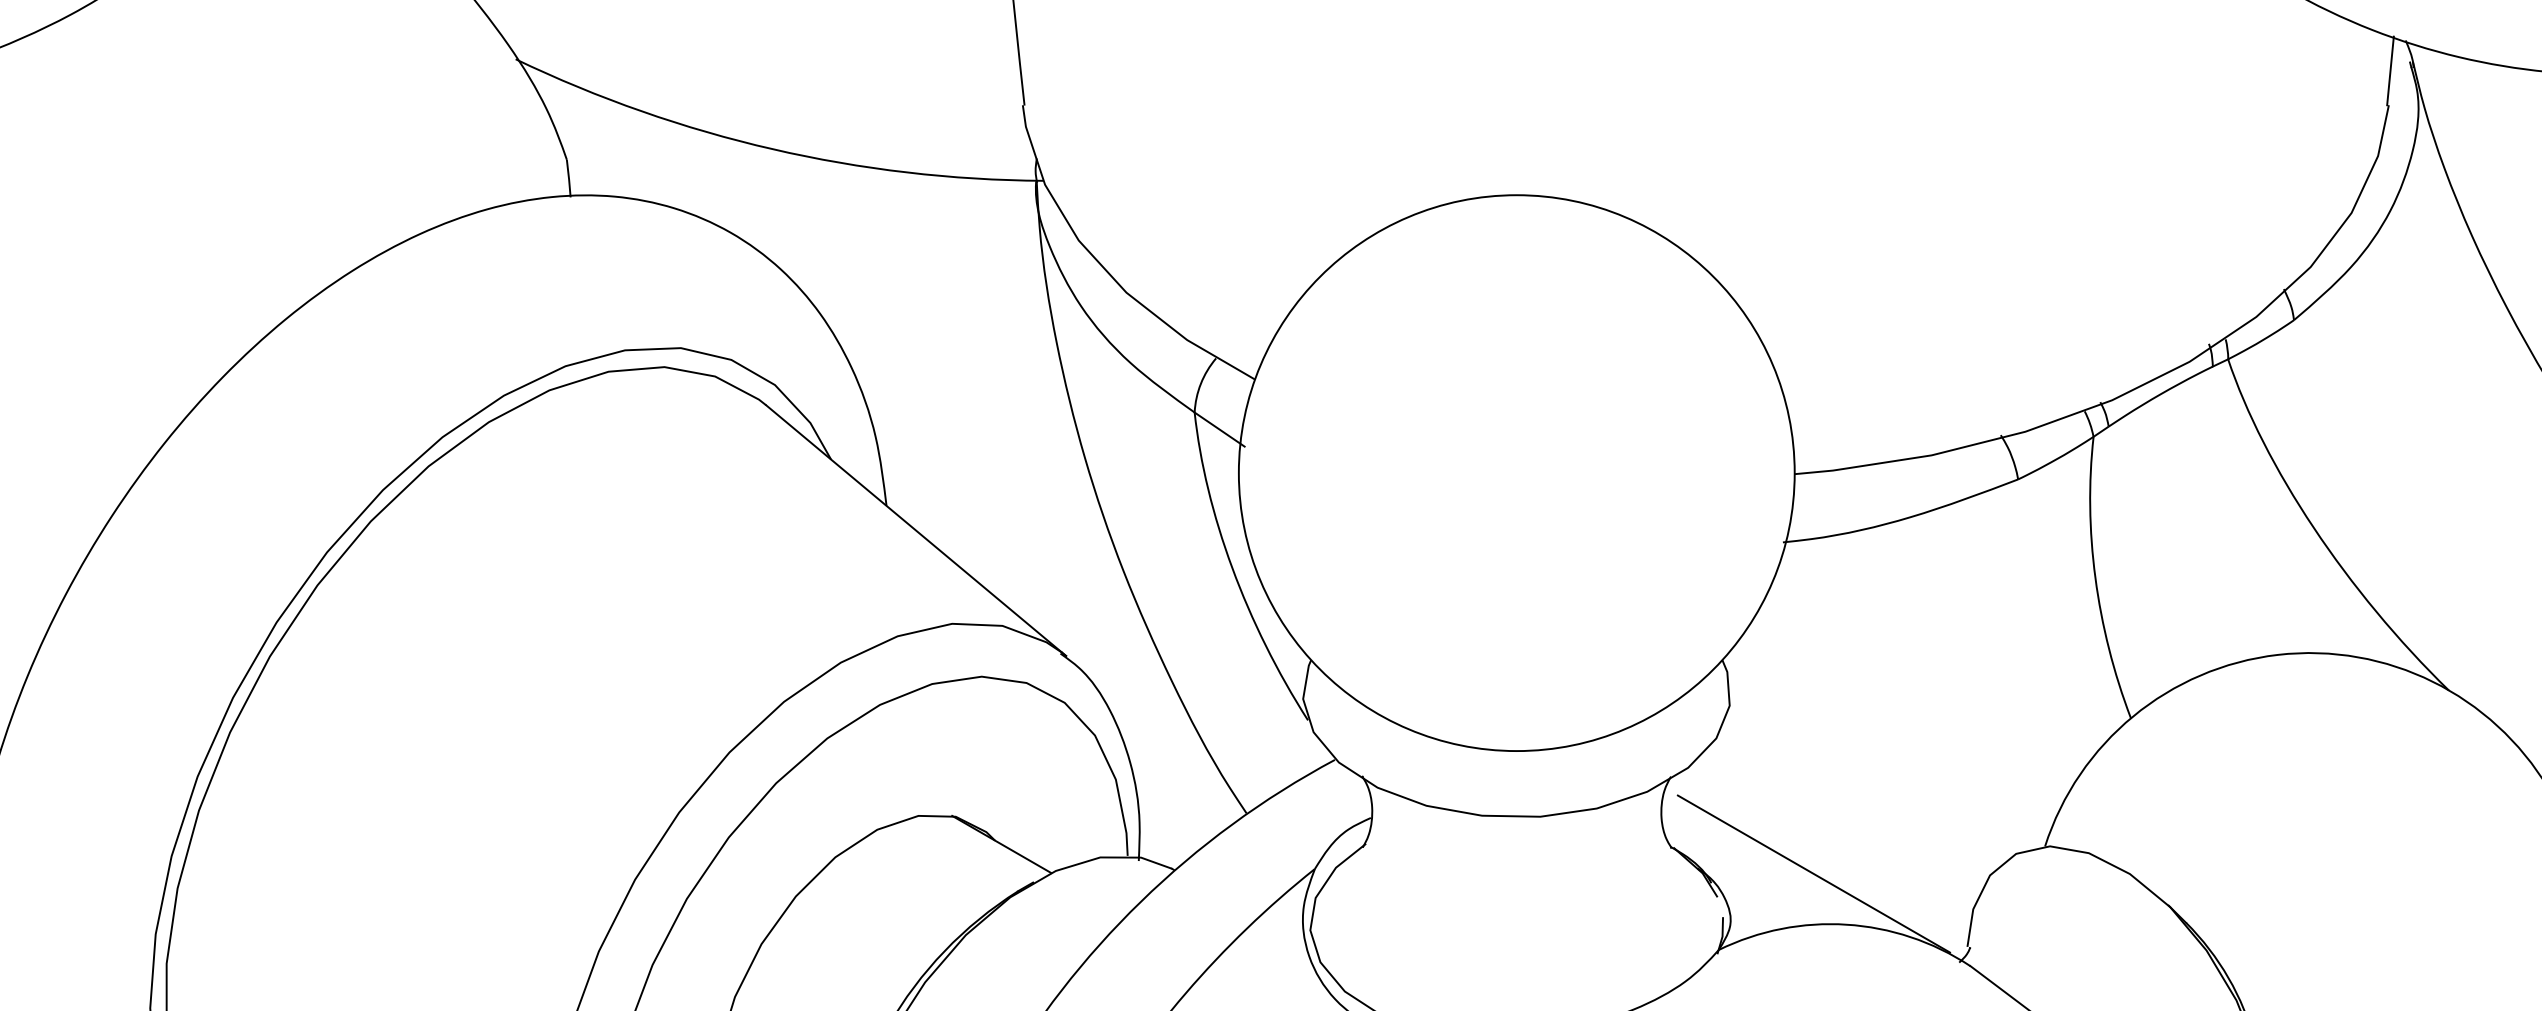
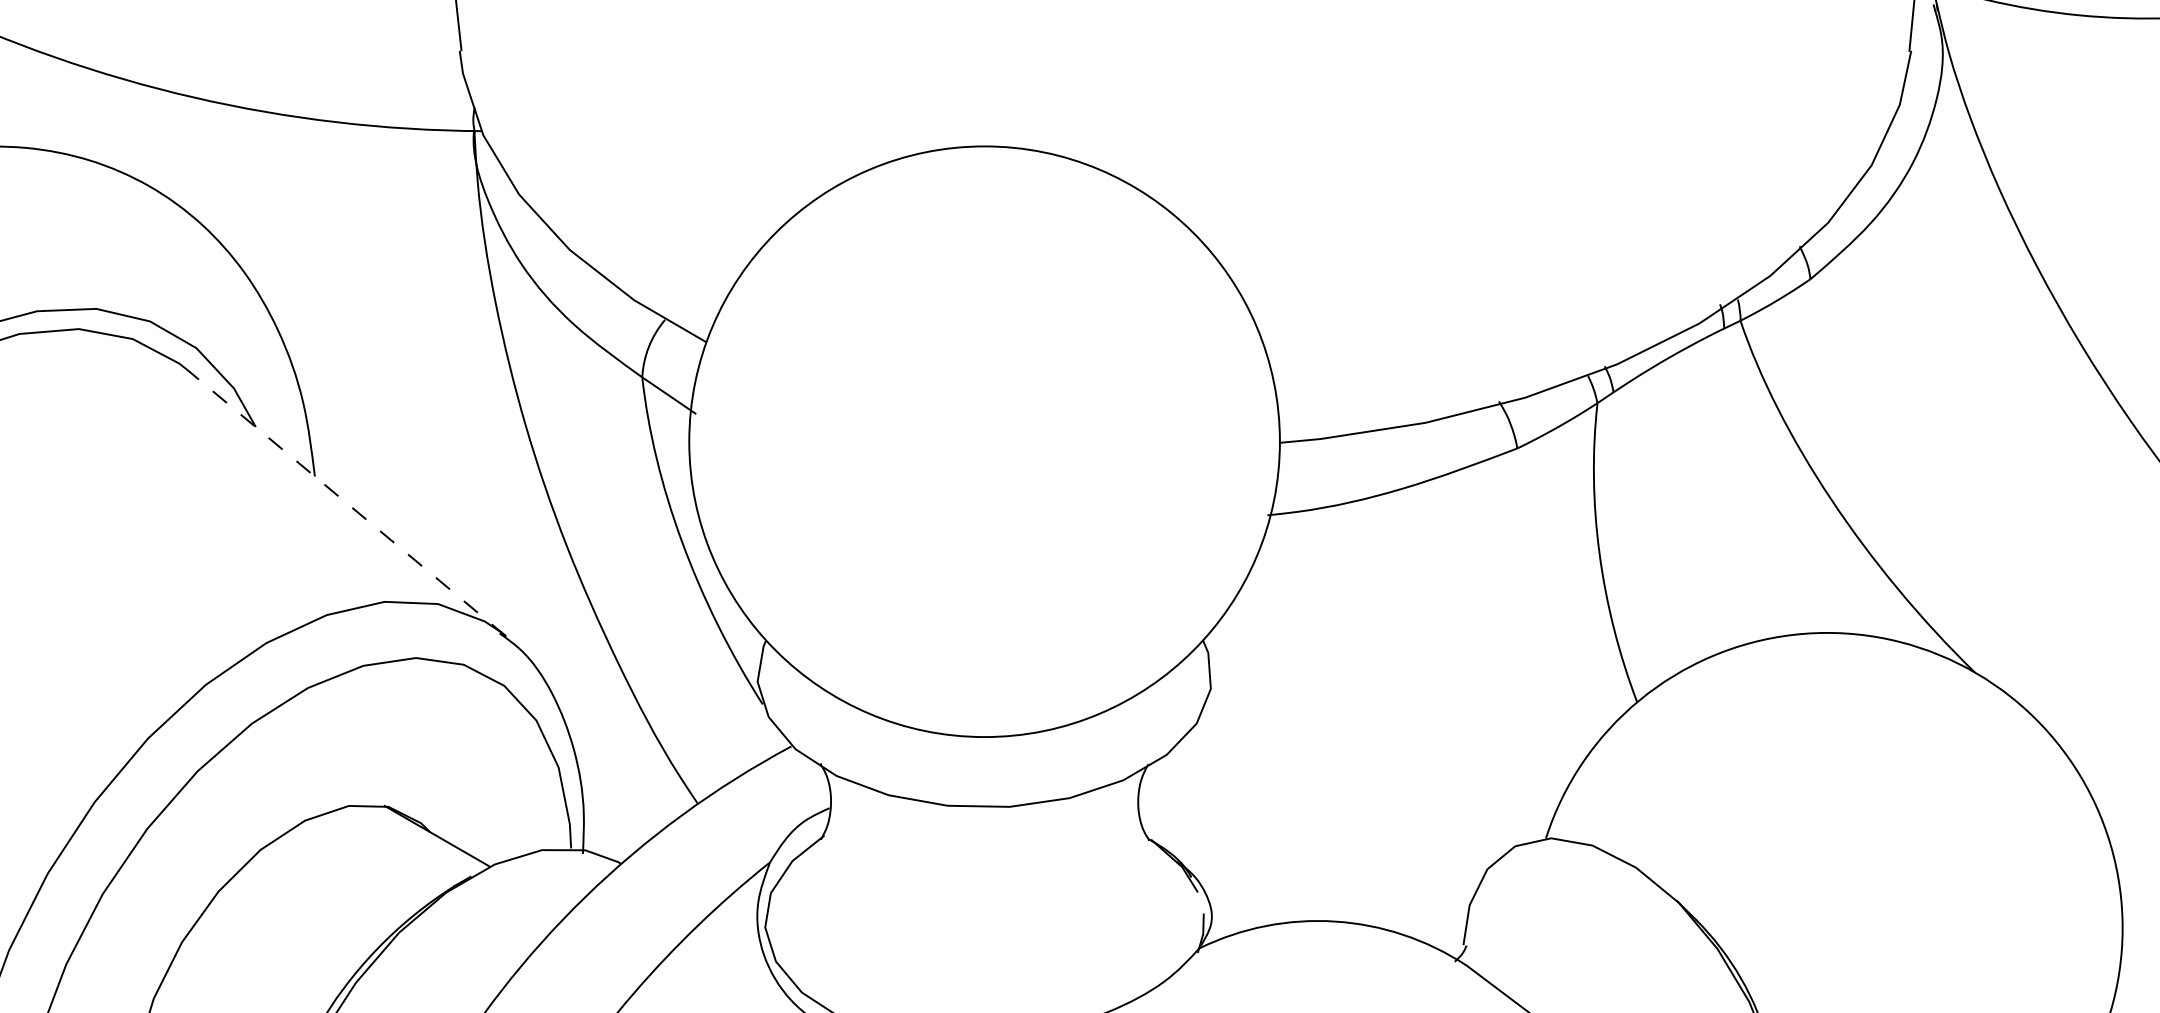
line: (915, 530) -> (345, 502), solid -> dashed
line: (1813, 873) -> (1299, 867), removed

